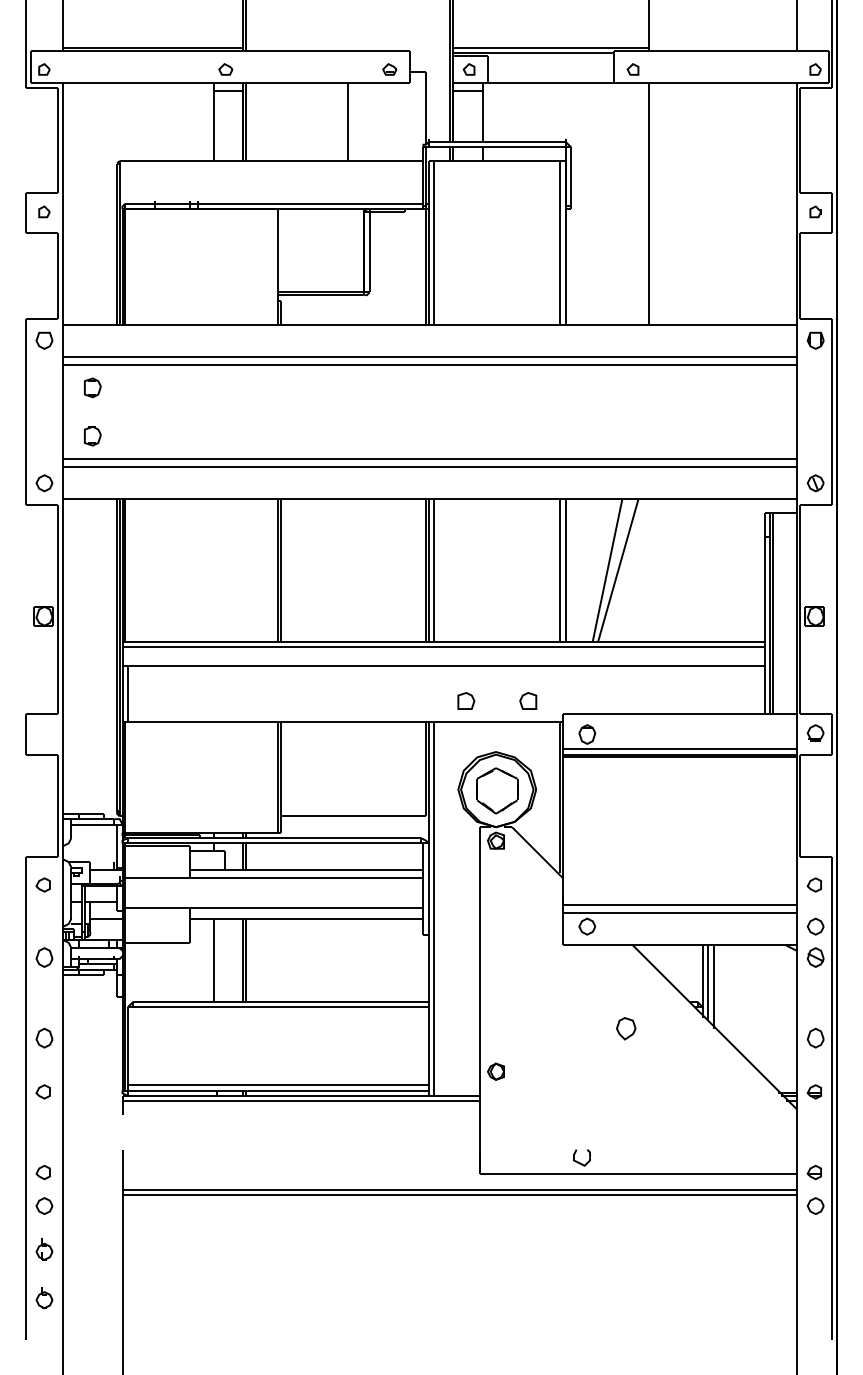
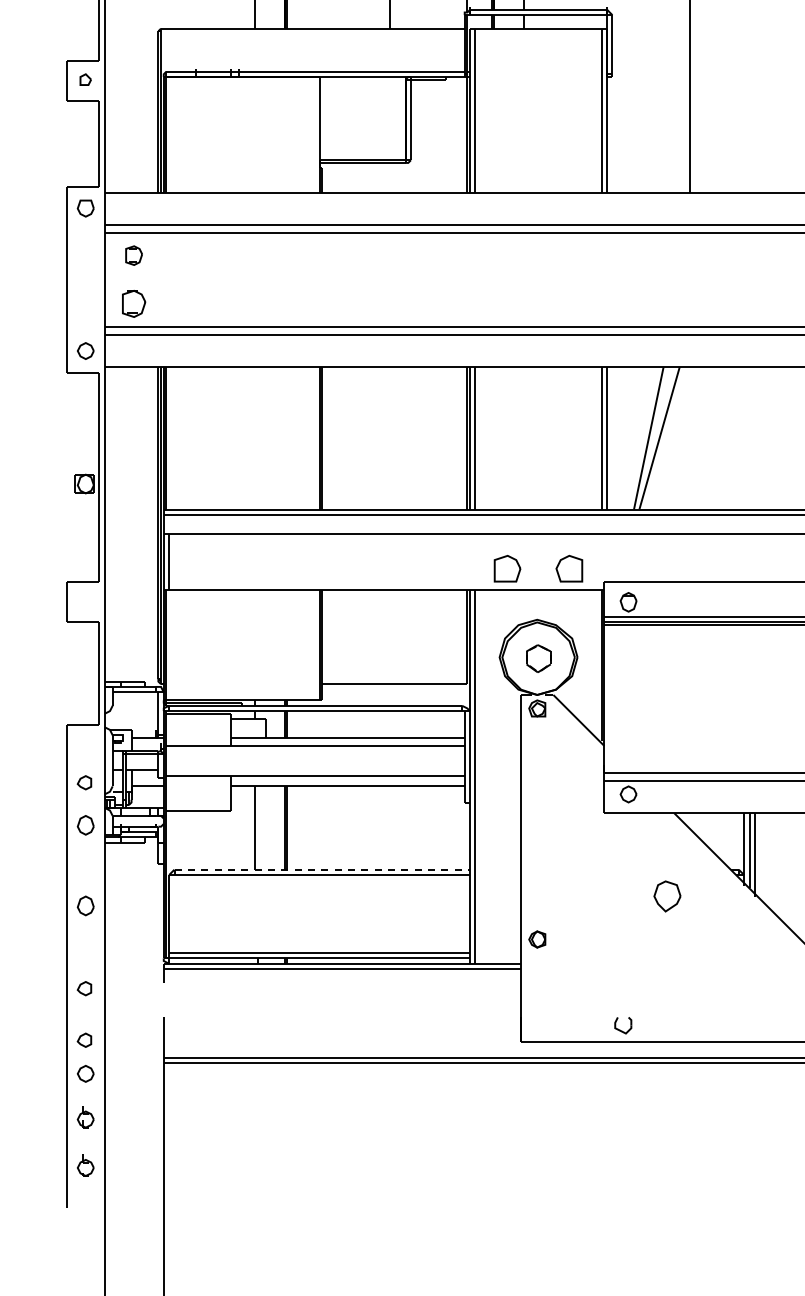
part: (92, 436) -> (133, 304), size x1.4
part: (466, 700) -> (507, 568), size x1.6
part: (528, 700) -> (569, 568), size x1.6
part: (497, 790) -> (538, 658), size x0.6
part: (42, 884) -> (83, 782), moved
line: (281, 1001) -> (322, 869), solid -> dashed
part: (626, 1028) -> (667, 896), size x1.4
part: (42, 1091) -> (83, 988), moved

